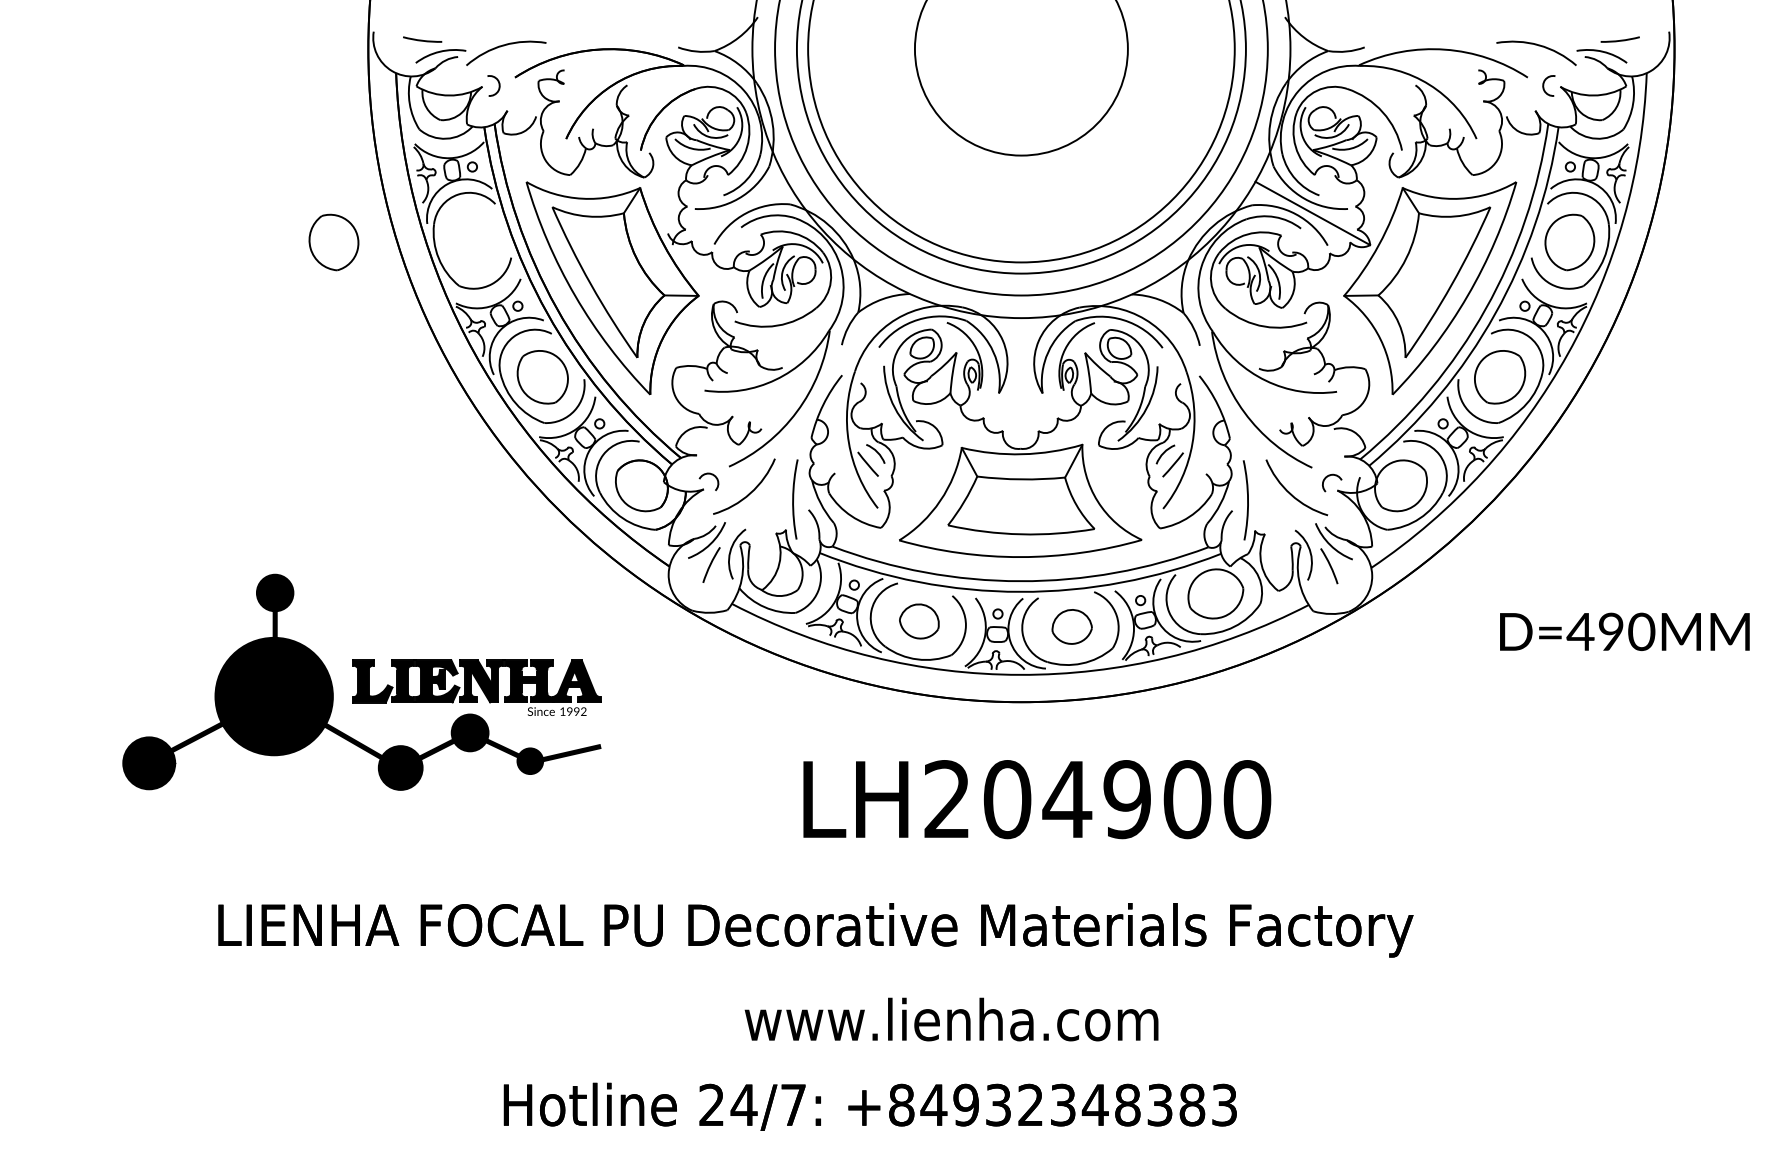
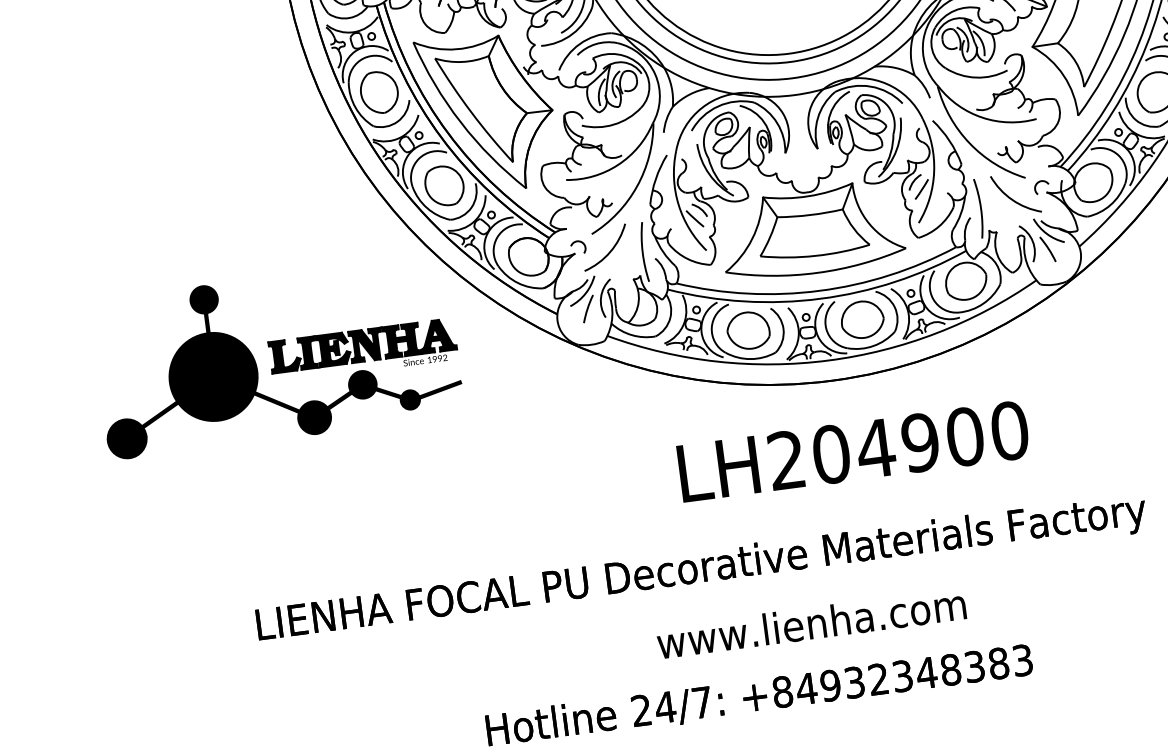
part: (333, 242) -> (379, 92), moved
part: (919, 621) -> (748, 330), size x1.43
part: (1072, 626) -> (862, 319), size x1.43
part: (361, 681) -> (277, 357), moved

